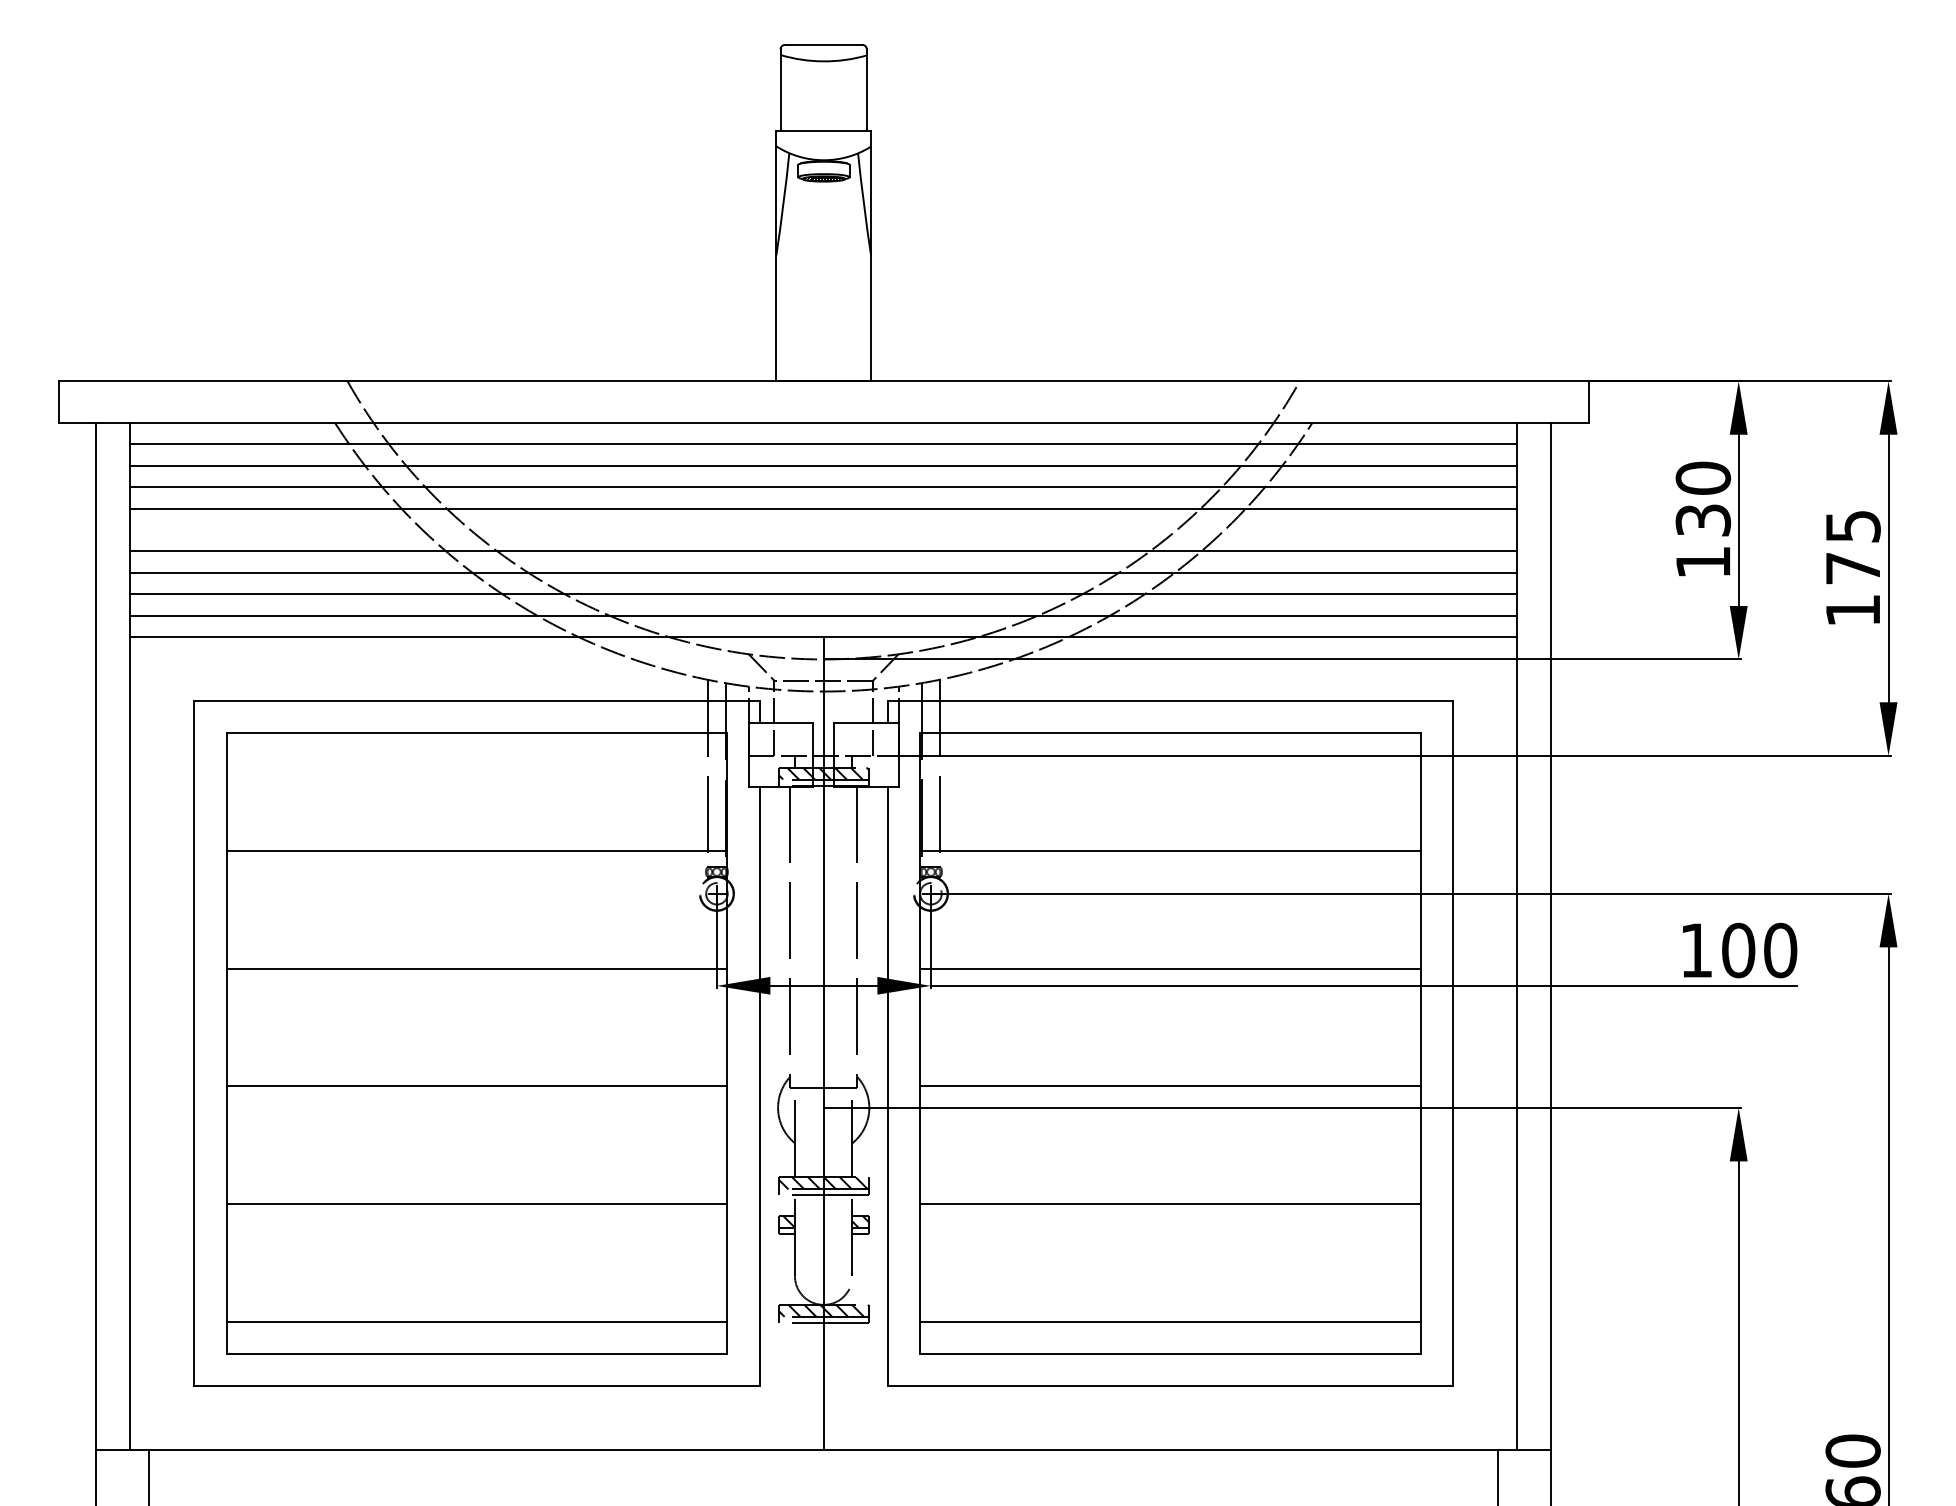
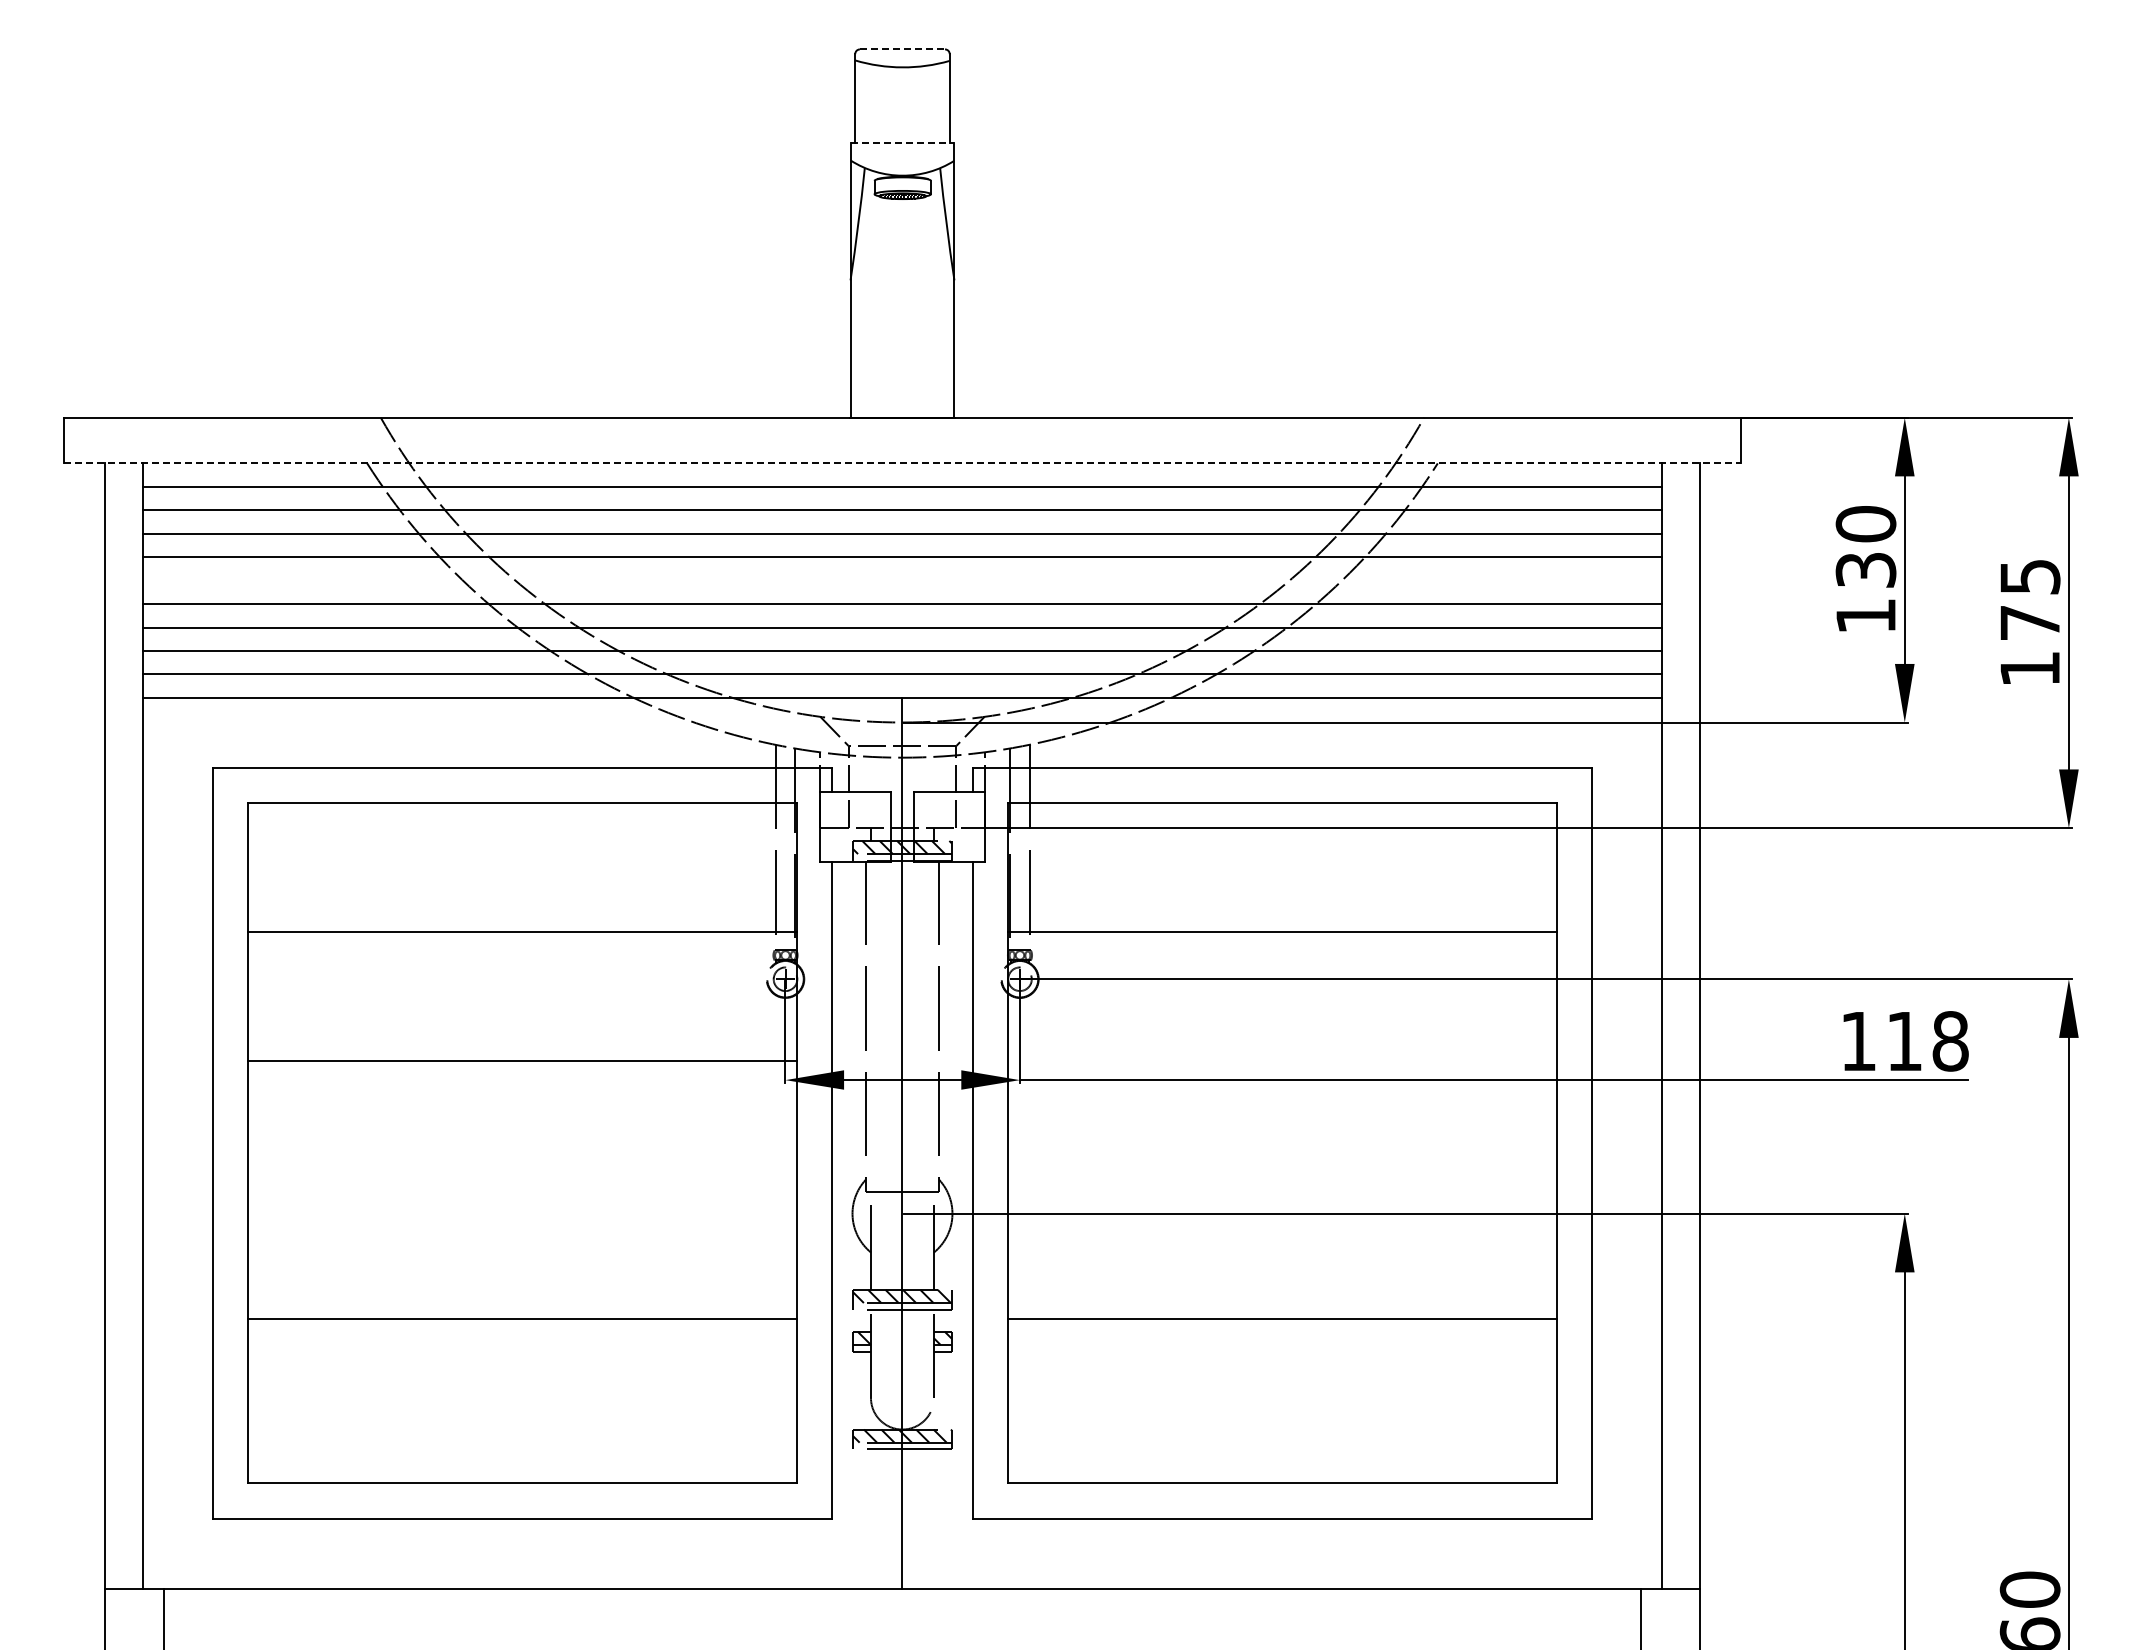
line: (823, 45) -> (902, 49), solid -> dashed
line: (823, 130) -> (902, 143), solid -> dashed
line: (823, 422) -> (902, 463), solid -> dashed
text: (1759, 950) -> (1927, 1041), 100 -> 118
line: (1169, 968) -> (1281, 1061), removed
line: (476, 1086) -> (522, 1190), removed
line: (1169, 1086) -> (1281, 1190), removed
line: (476, 1322) -> (522, 1448), removed
line: (1169, 1322) -> (1281, 1448), removed

